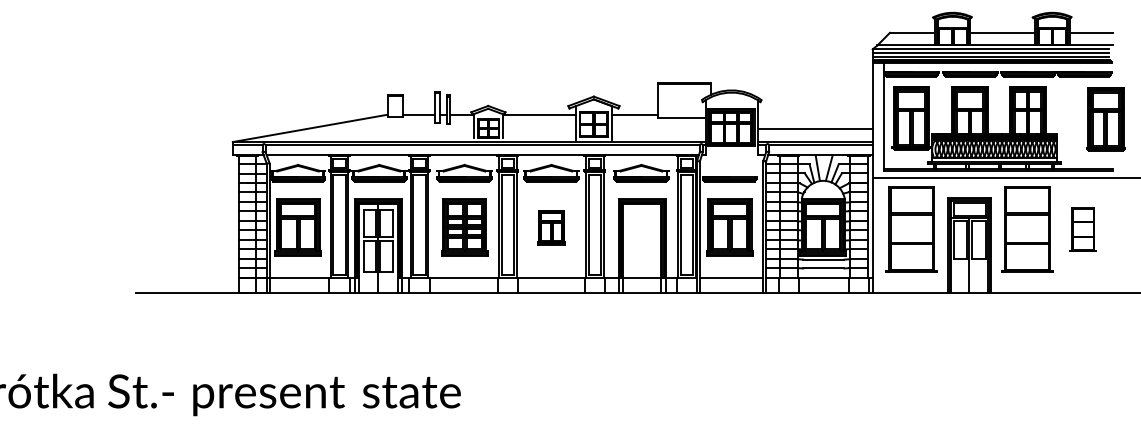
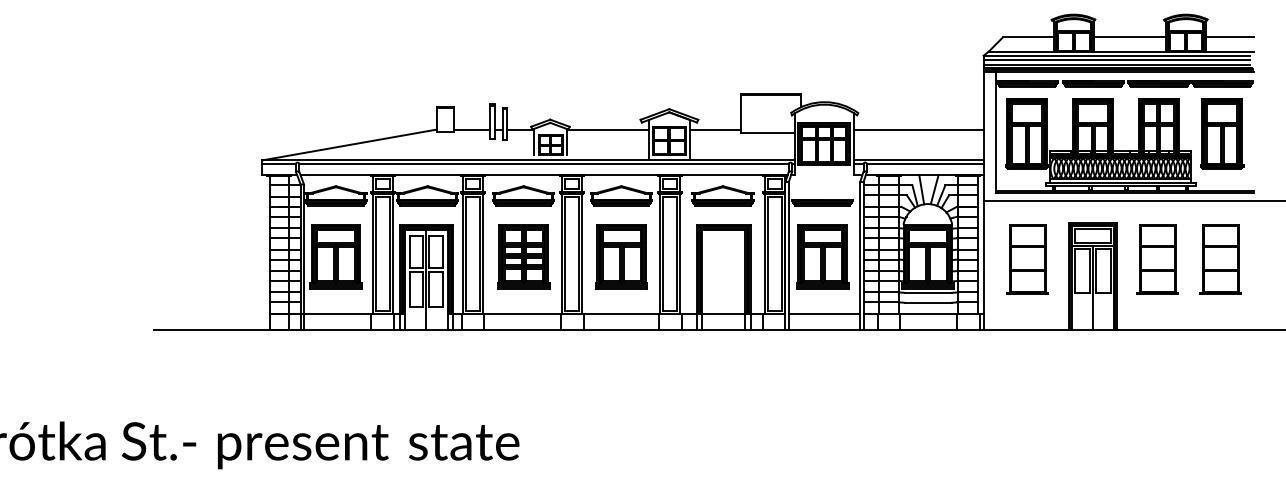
part: (1105, 119) -> (1222, 133), moved
line: (814, 128) -> (918, 129), moved
part: (551, 227) -> (621, 256), size x1.67
part: (911, 230) -> (1027, 259), size x0.71
part: (1027, 230) -> (1157, 259), size x0.71
part: (1082, 230) -> (1220, 259), size x1.43

